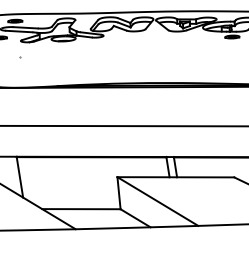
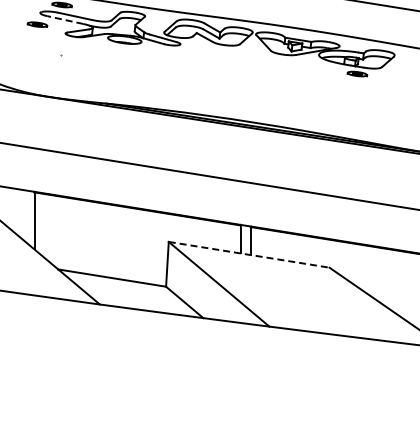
line: (18, 31) -> (64, 19), solid -> dashed
line: (176, 177) -> (249, 254), solid -> dashed

